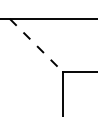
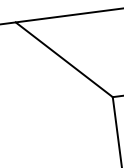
line: (36, 45) -> (64, 59), dashed -> solid

